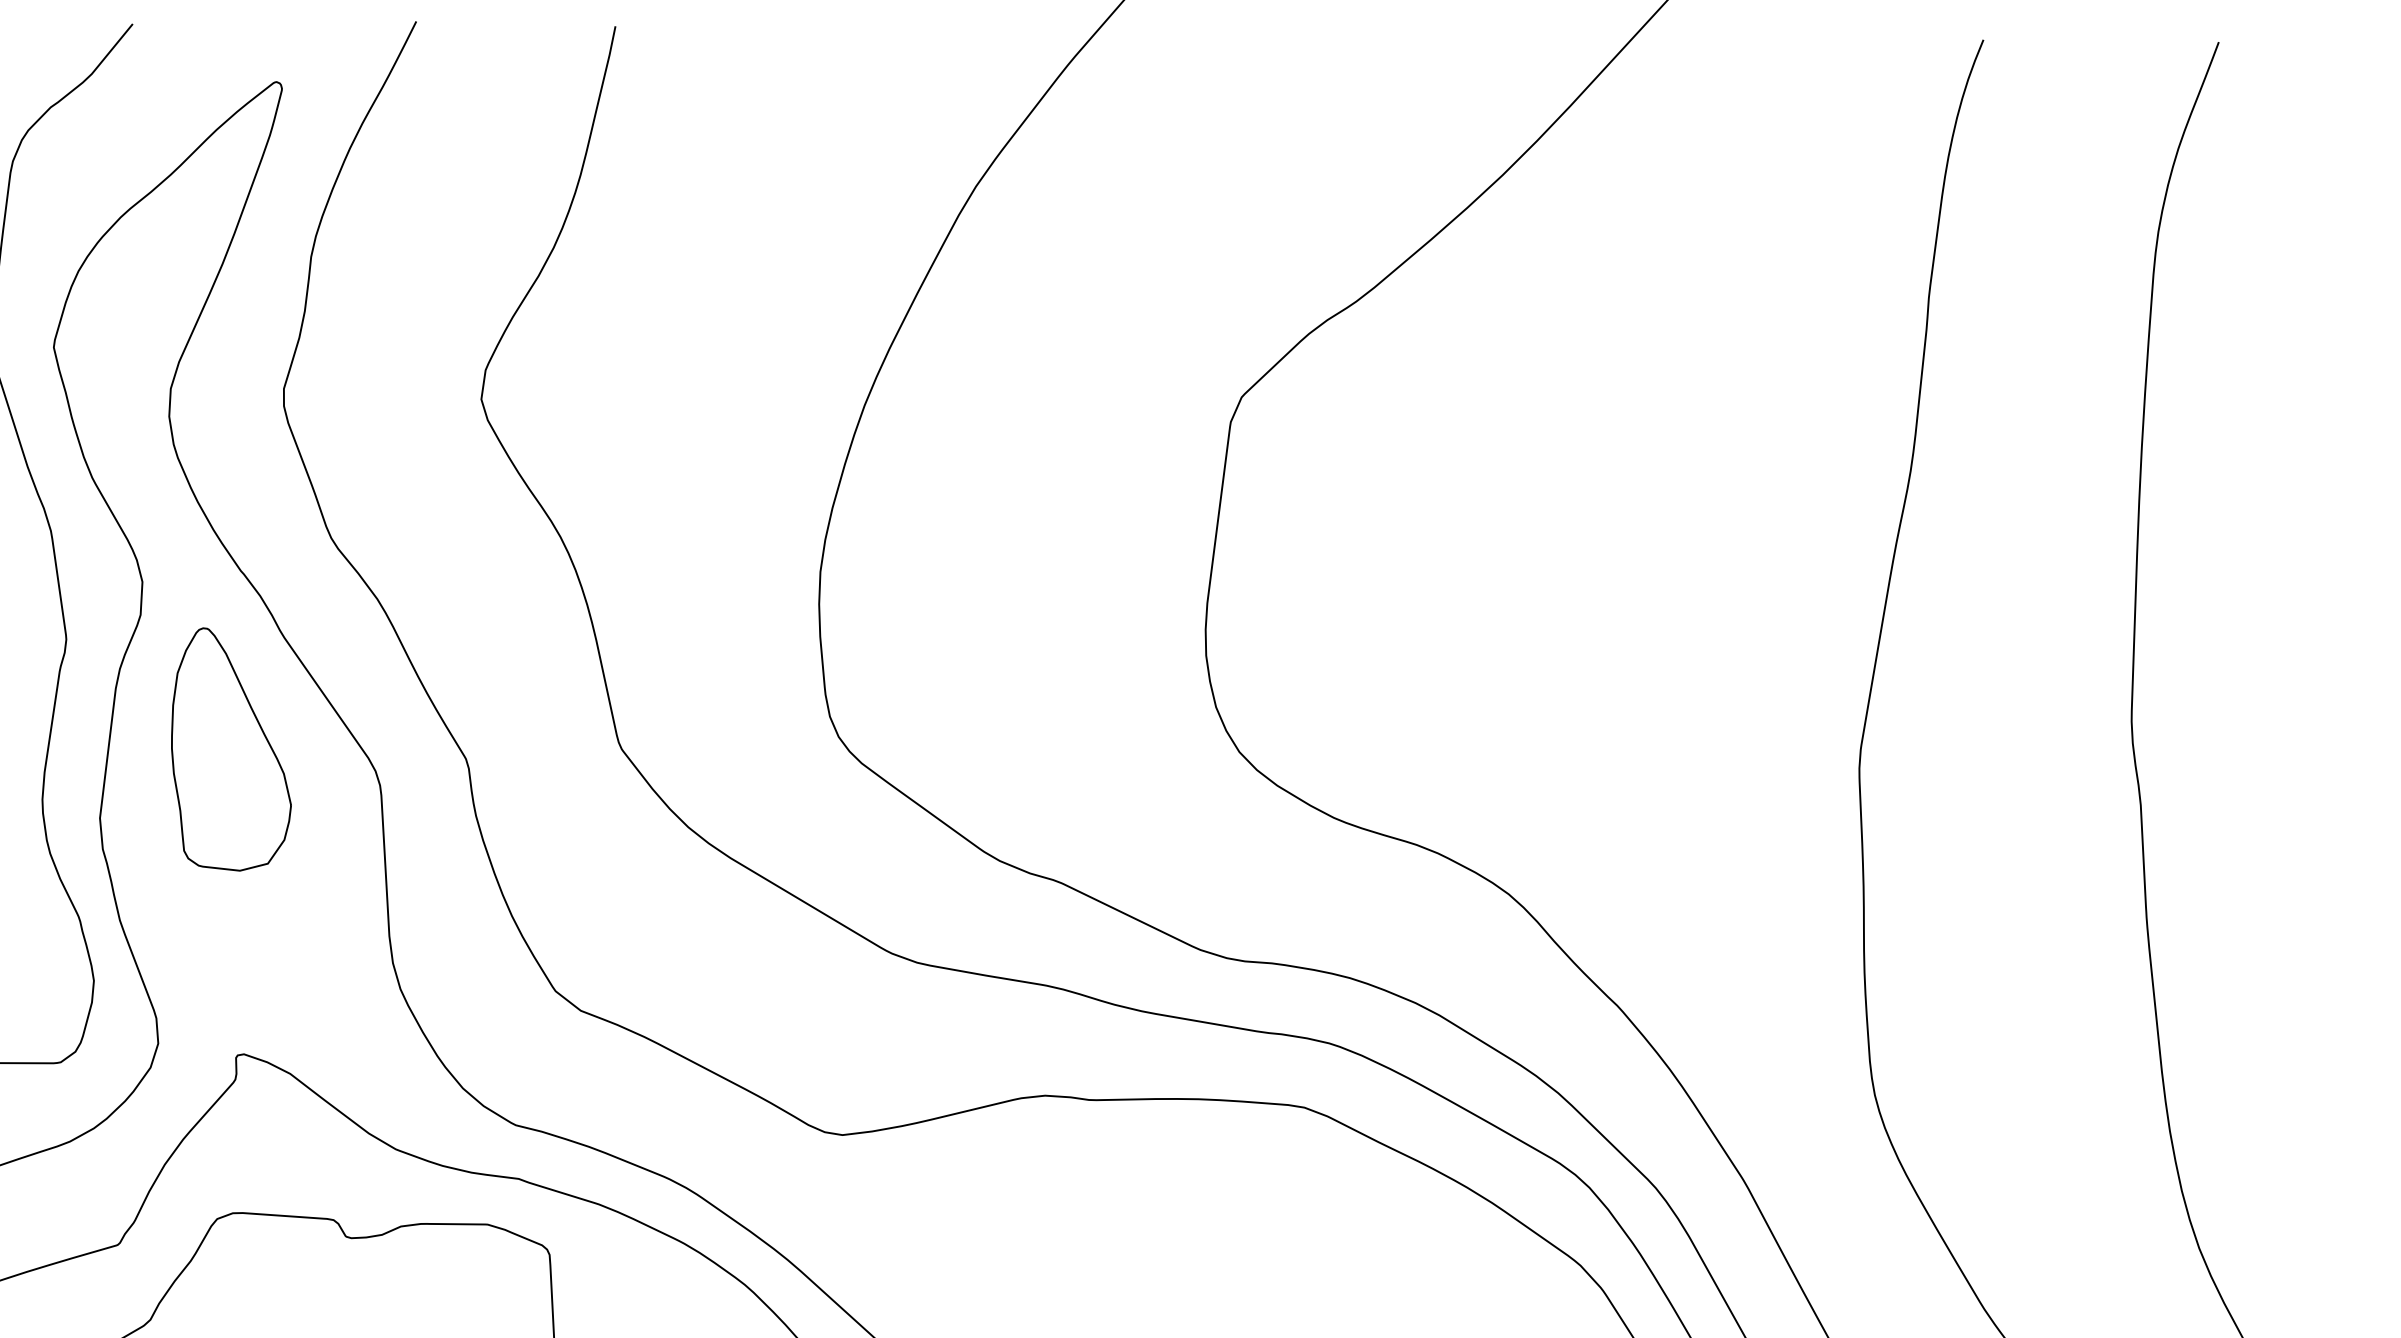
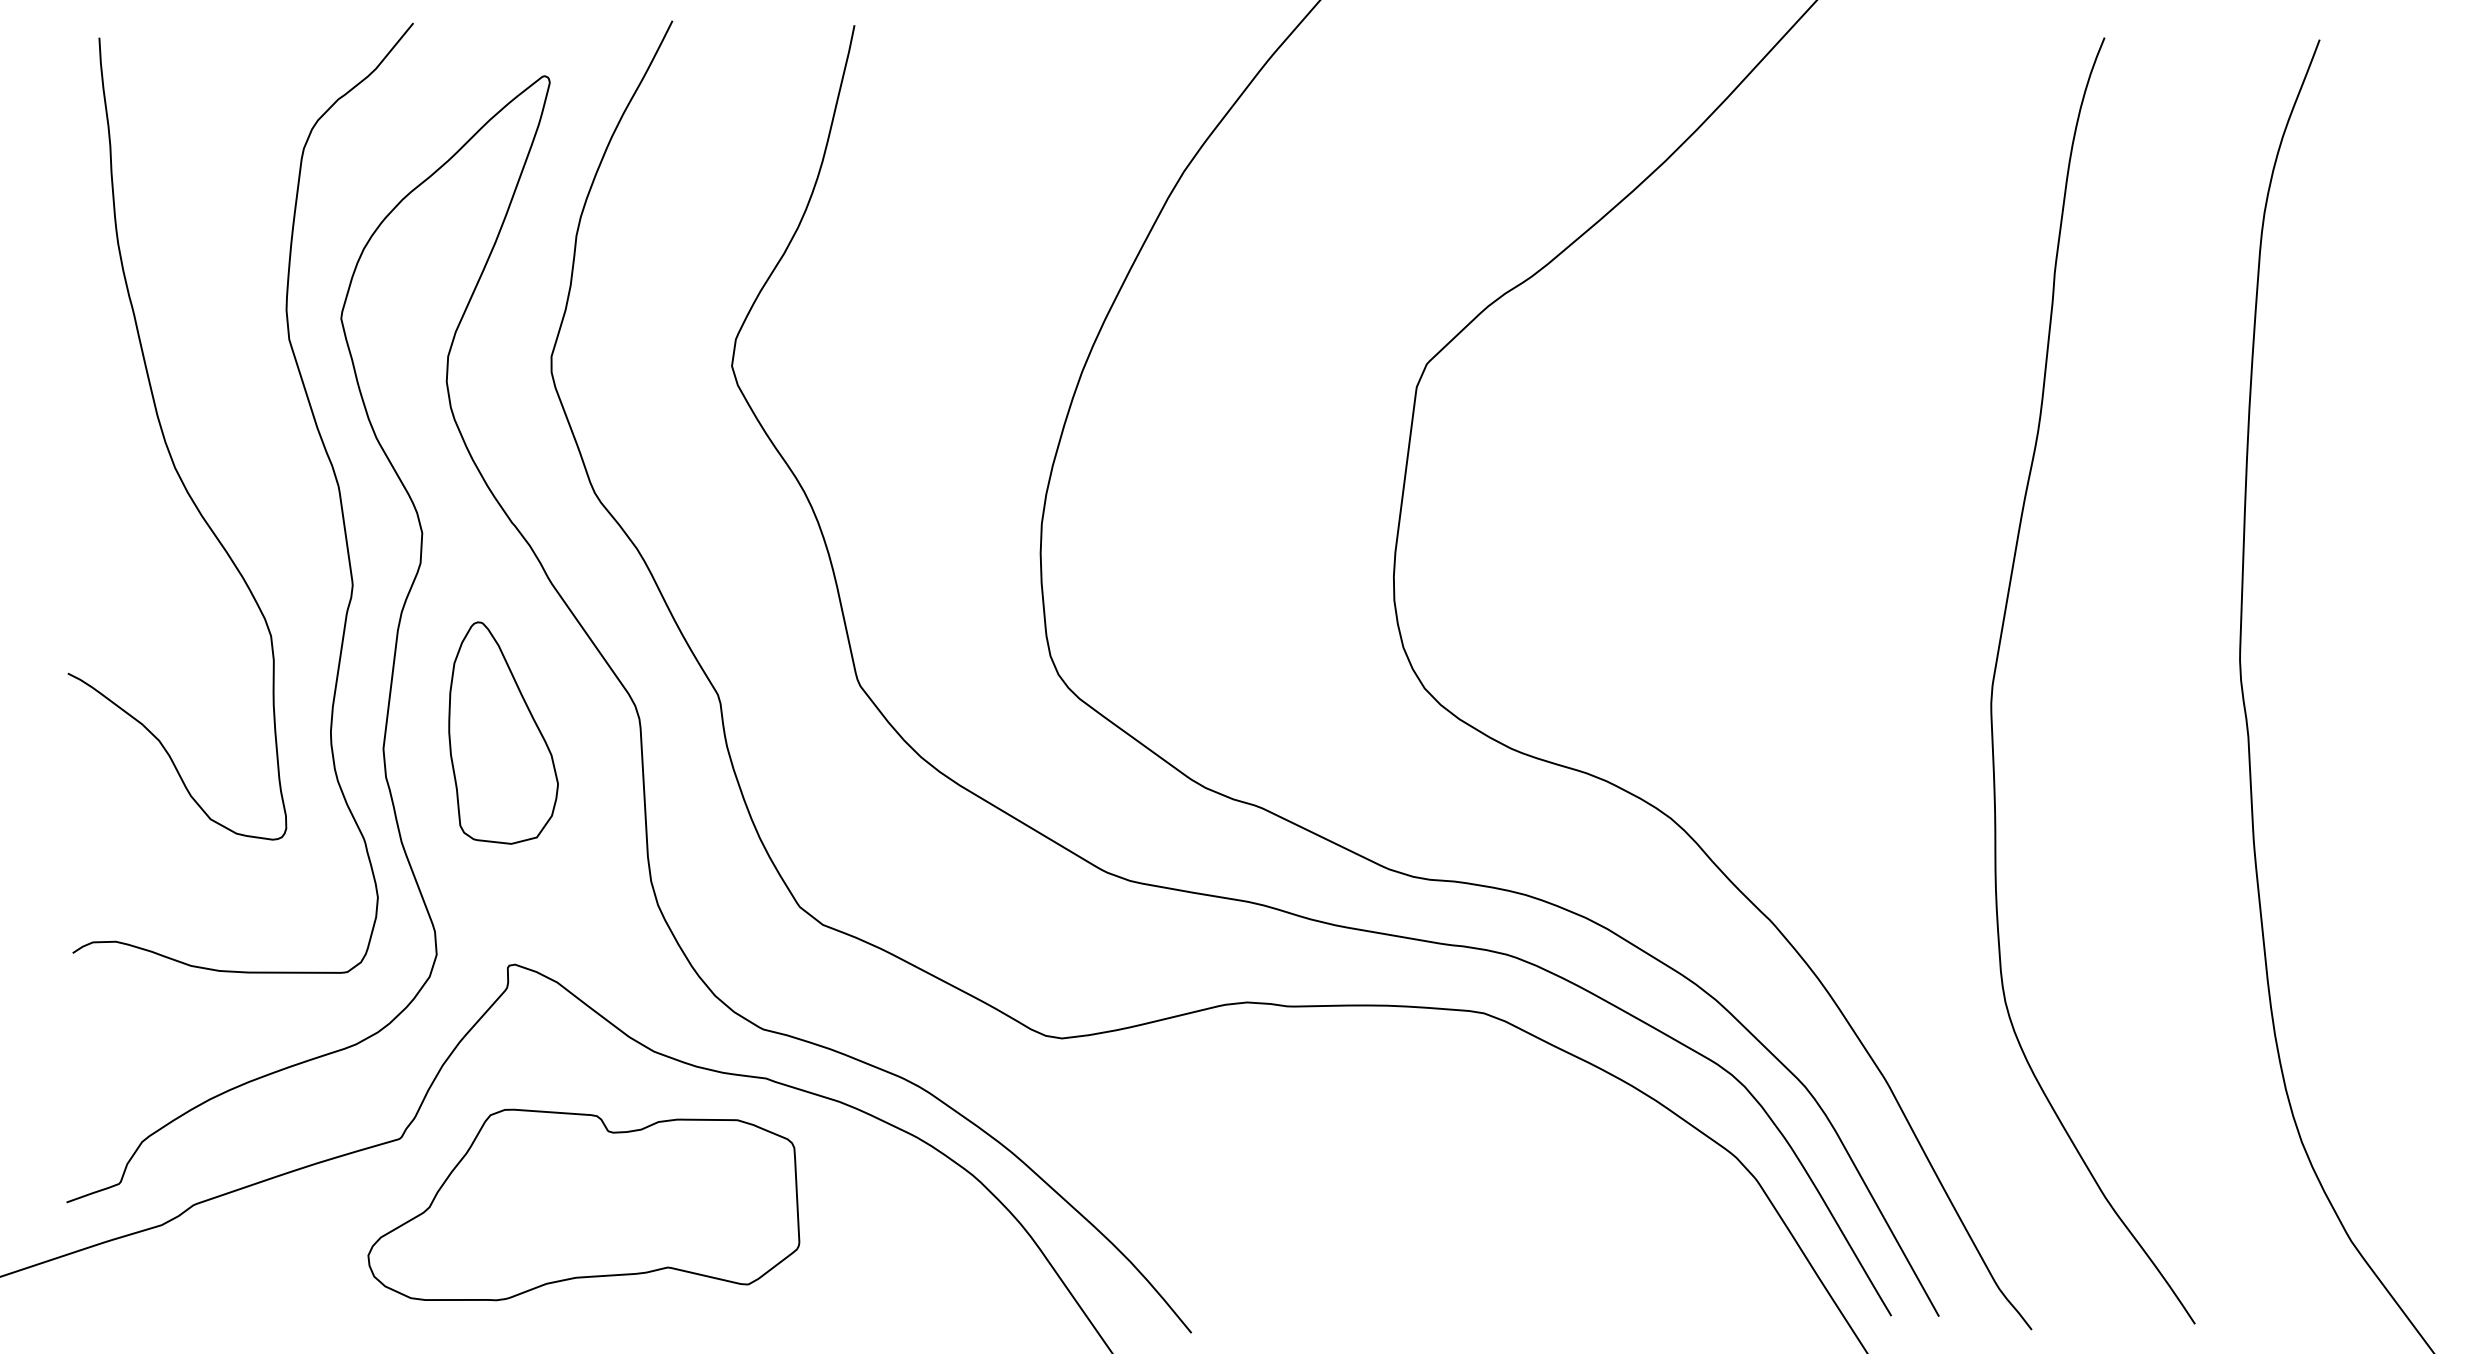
part: (231, 748) -> (503, 732), moved

